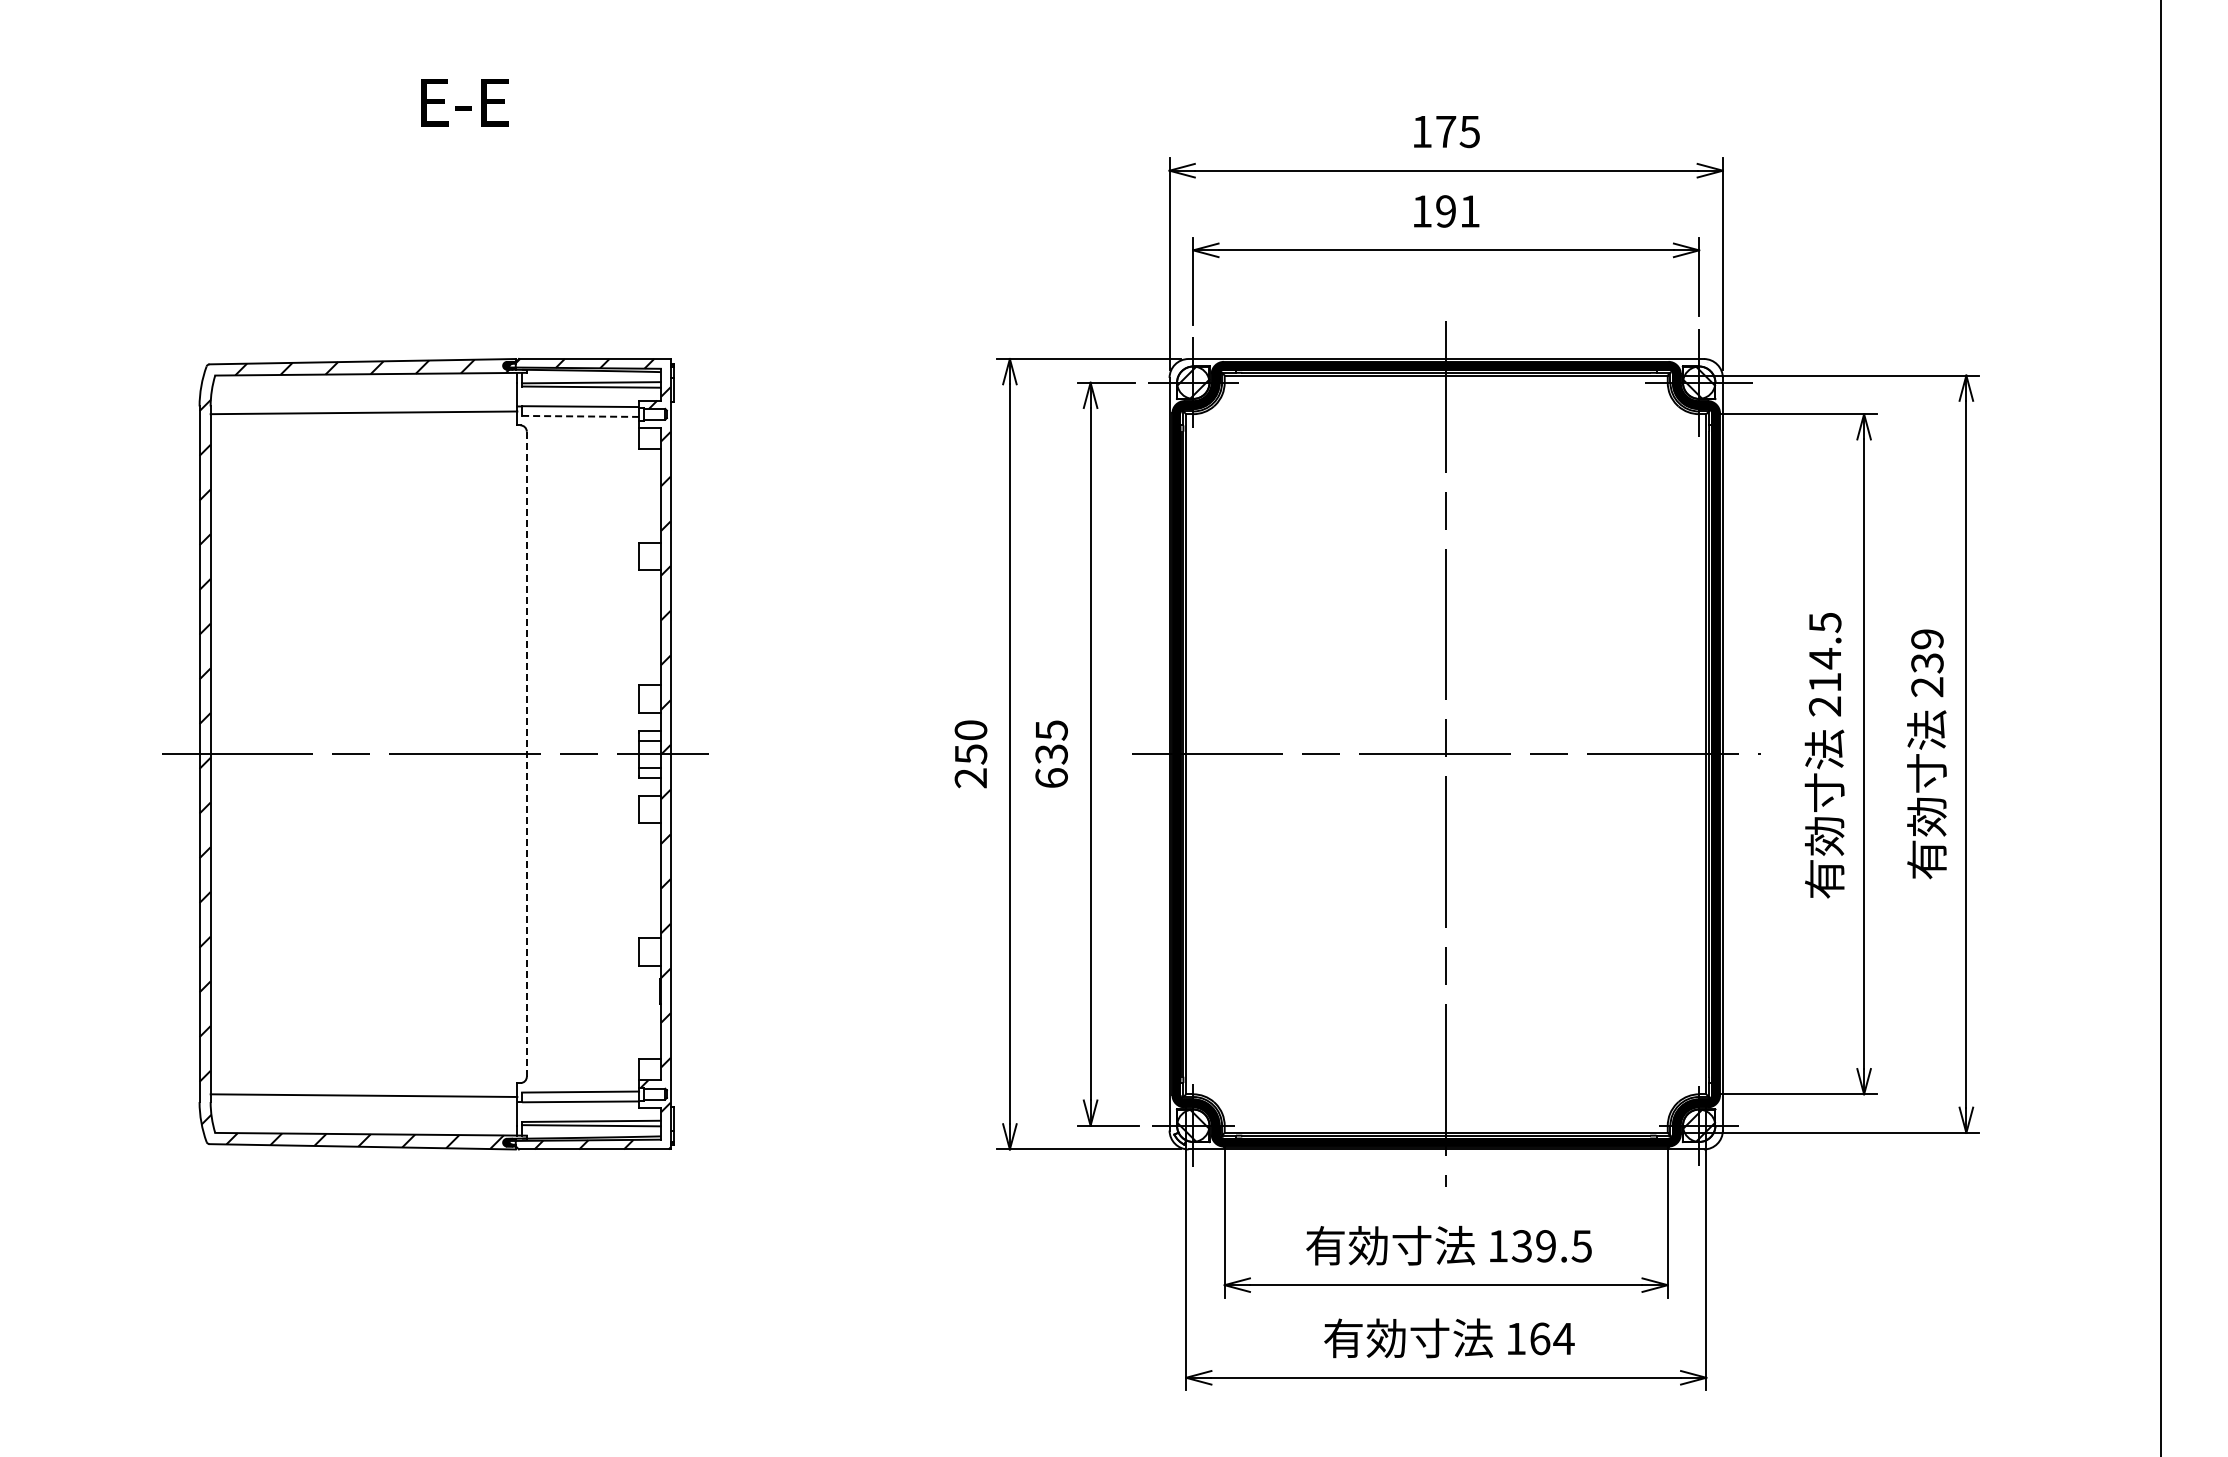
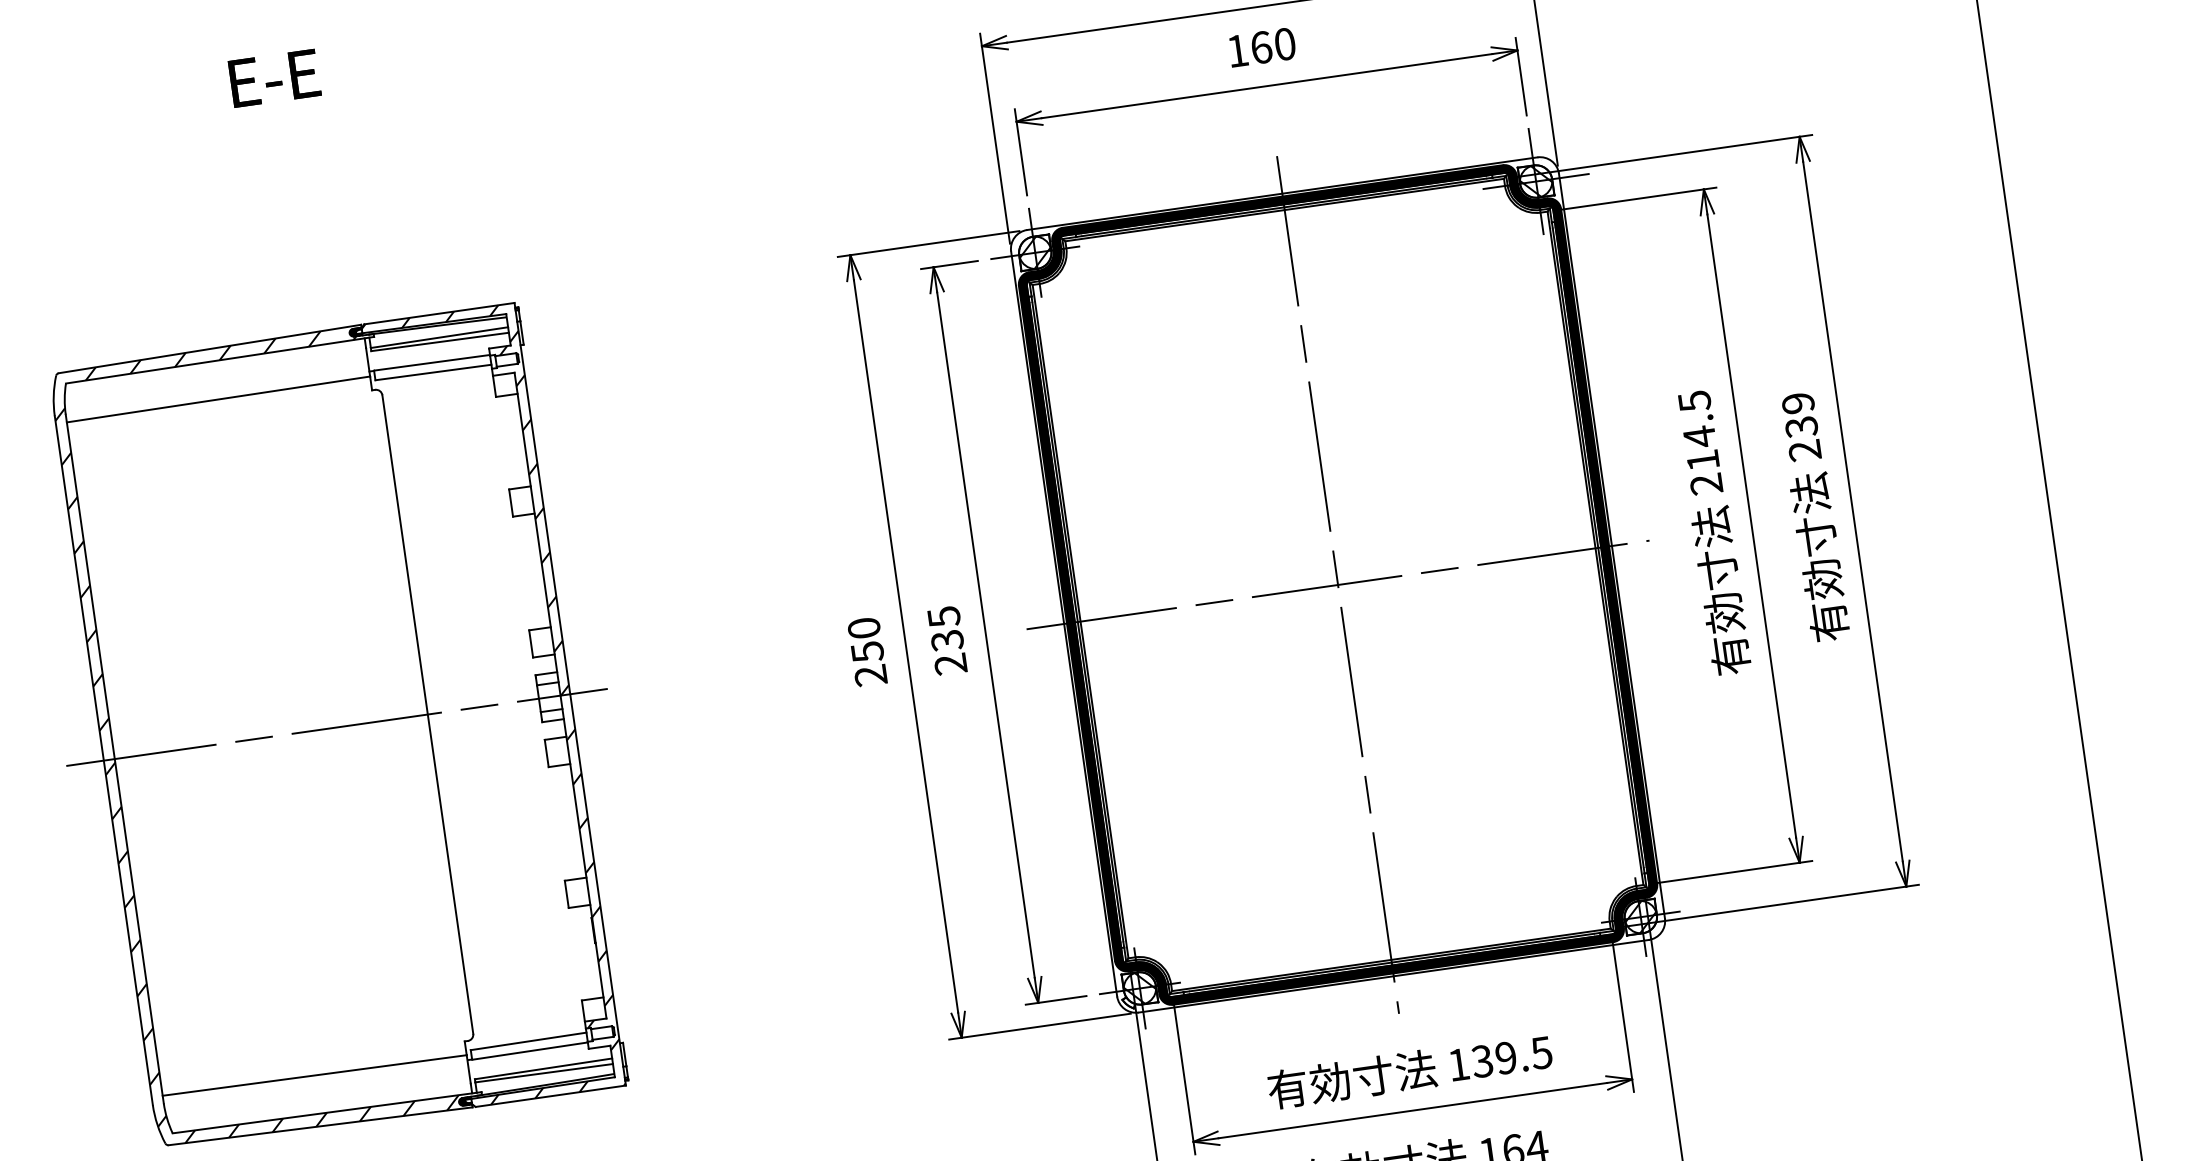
text: (1457, 211) -> (1272, 46), 191 -> 160
line: (581, 416) -> (434, 372), dashed -> solid
line: (526, 754) -> (427, 714), dashed -> solid
text: (1051, 778) -> (950, 664), 635 -> 235

